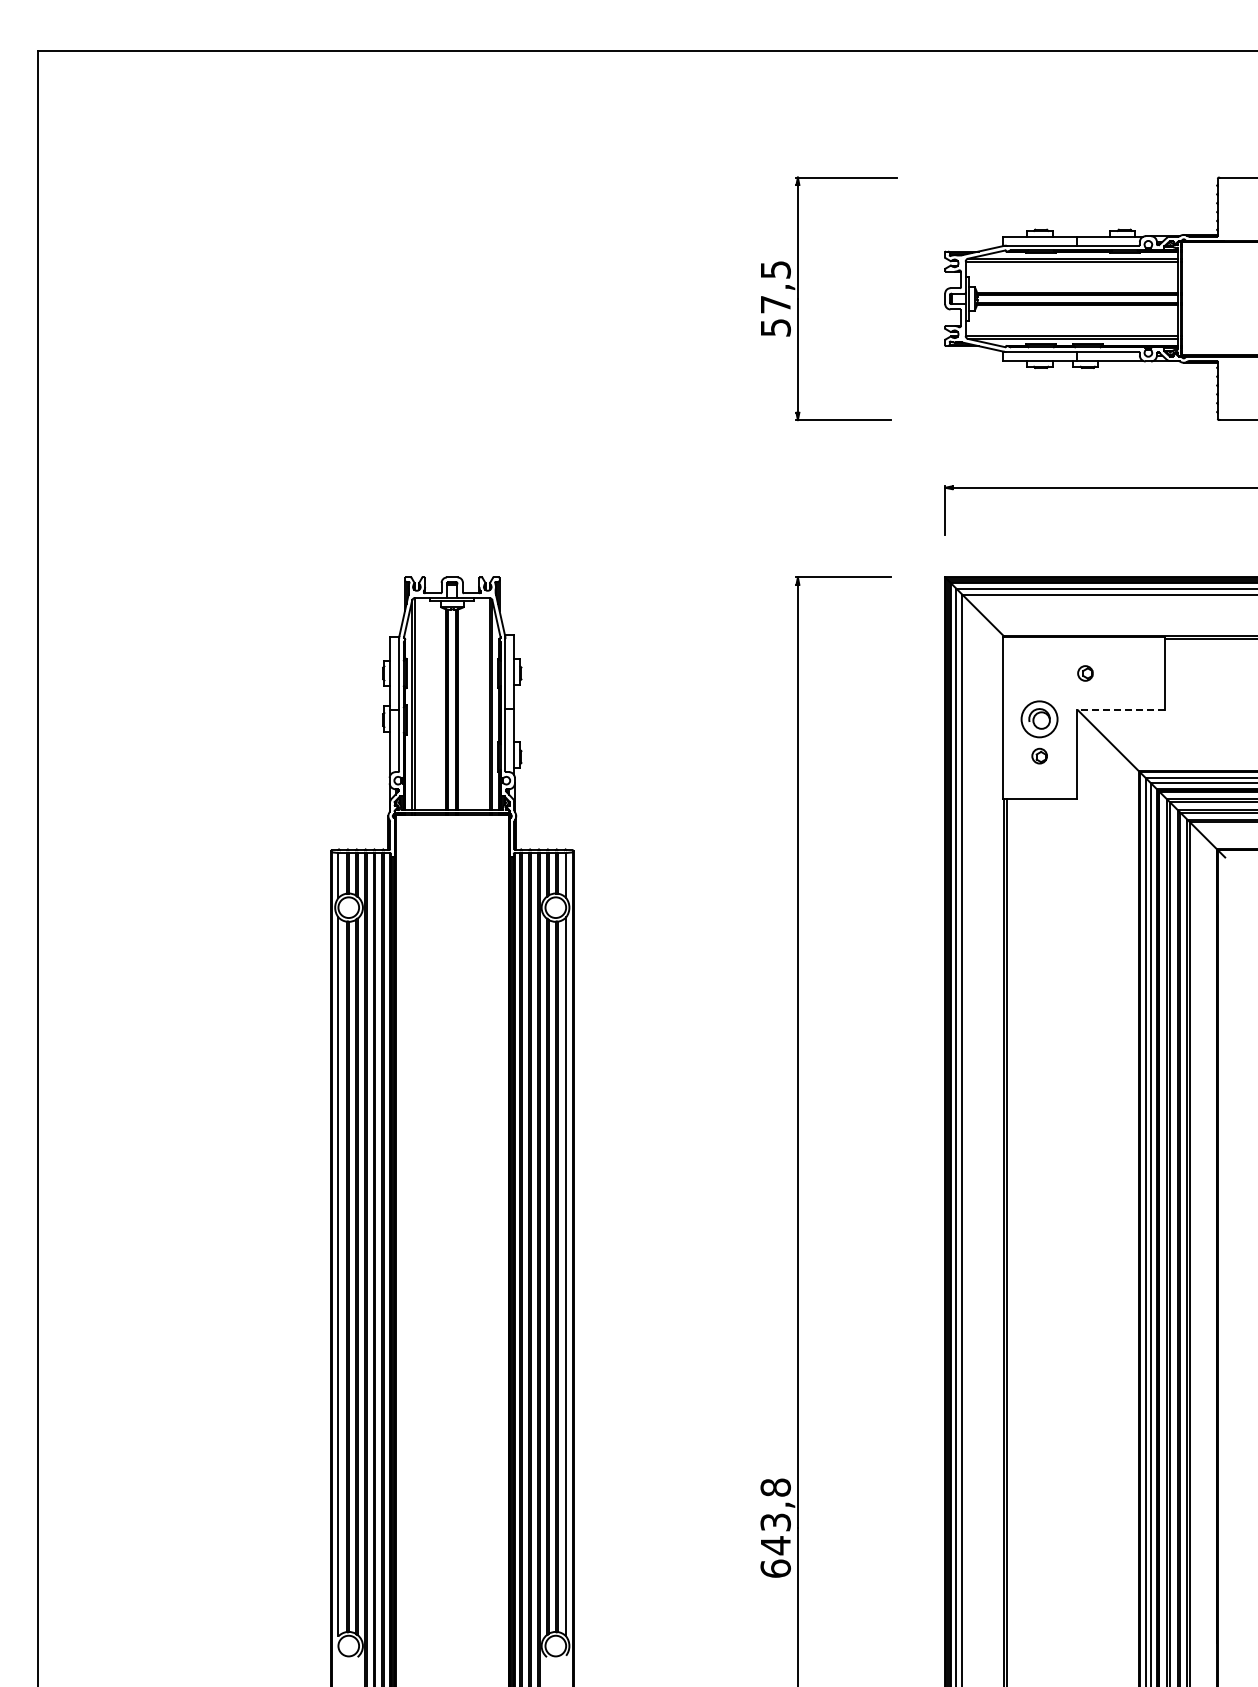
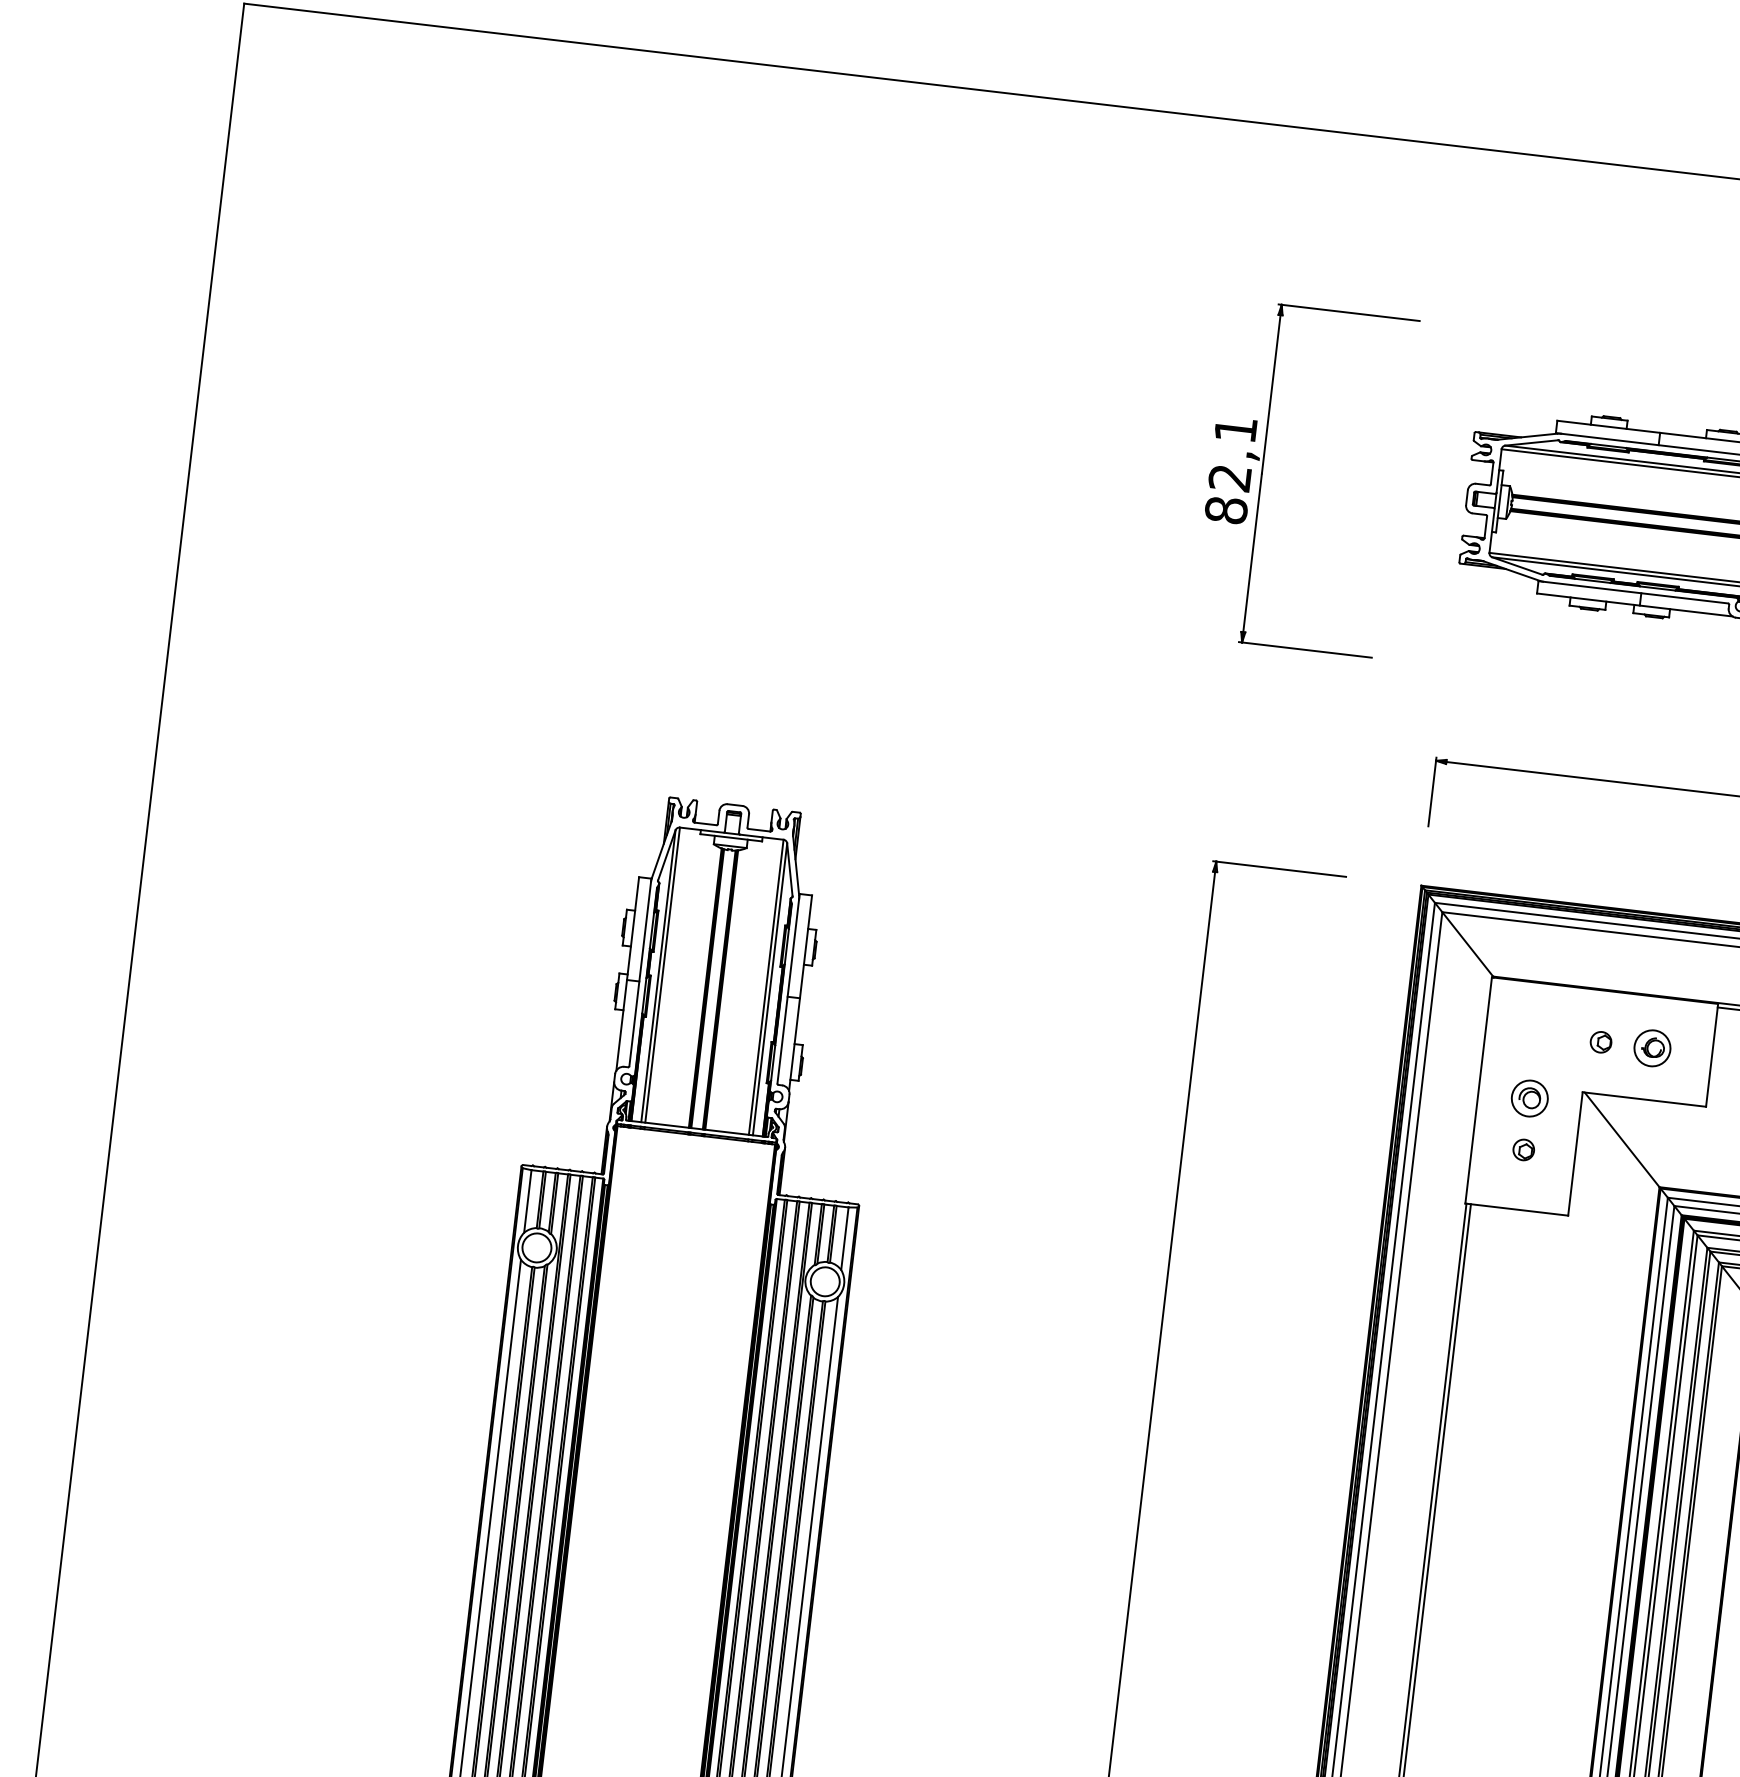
text: (775, 298) -> (1230, 469), 57,5 -> 82,1
part: (1122, 673) -> (1652, 1048), added
line: (1120, 710) -> (1643, 1099), dashed -> solid
part: (1039, 718) -> (1529, 1097), size x0.71

